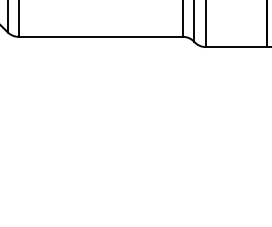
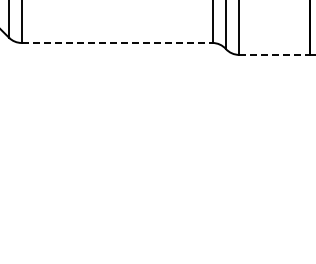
line: (101, 36) -> (117, 42), solid -> dashed
line: (236, 46) -> (274, 54), solid -> dashed

